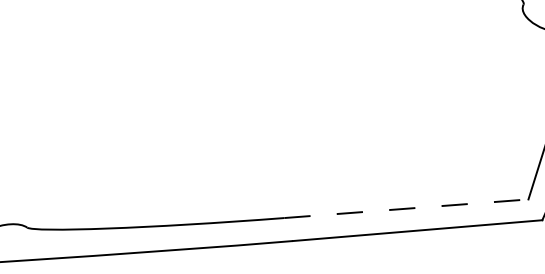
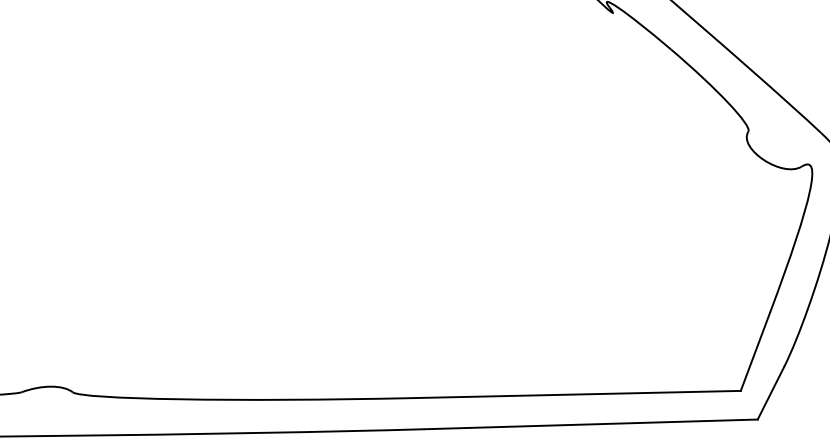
line: (406, 208) -> (577, 394), dashed -> solid

